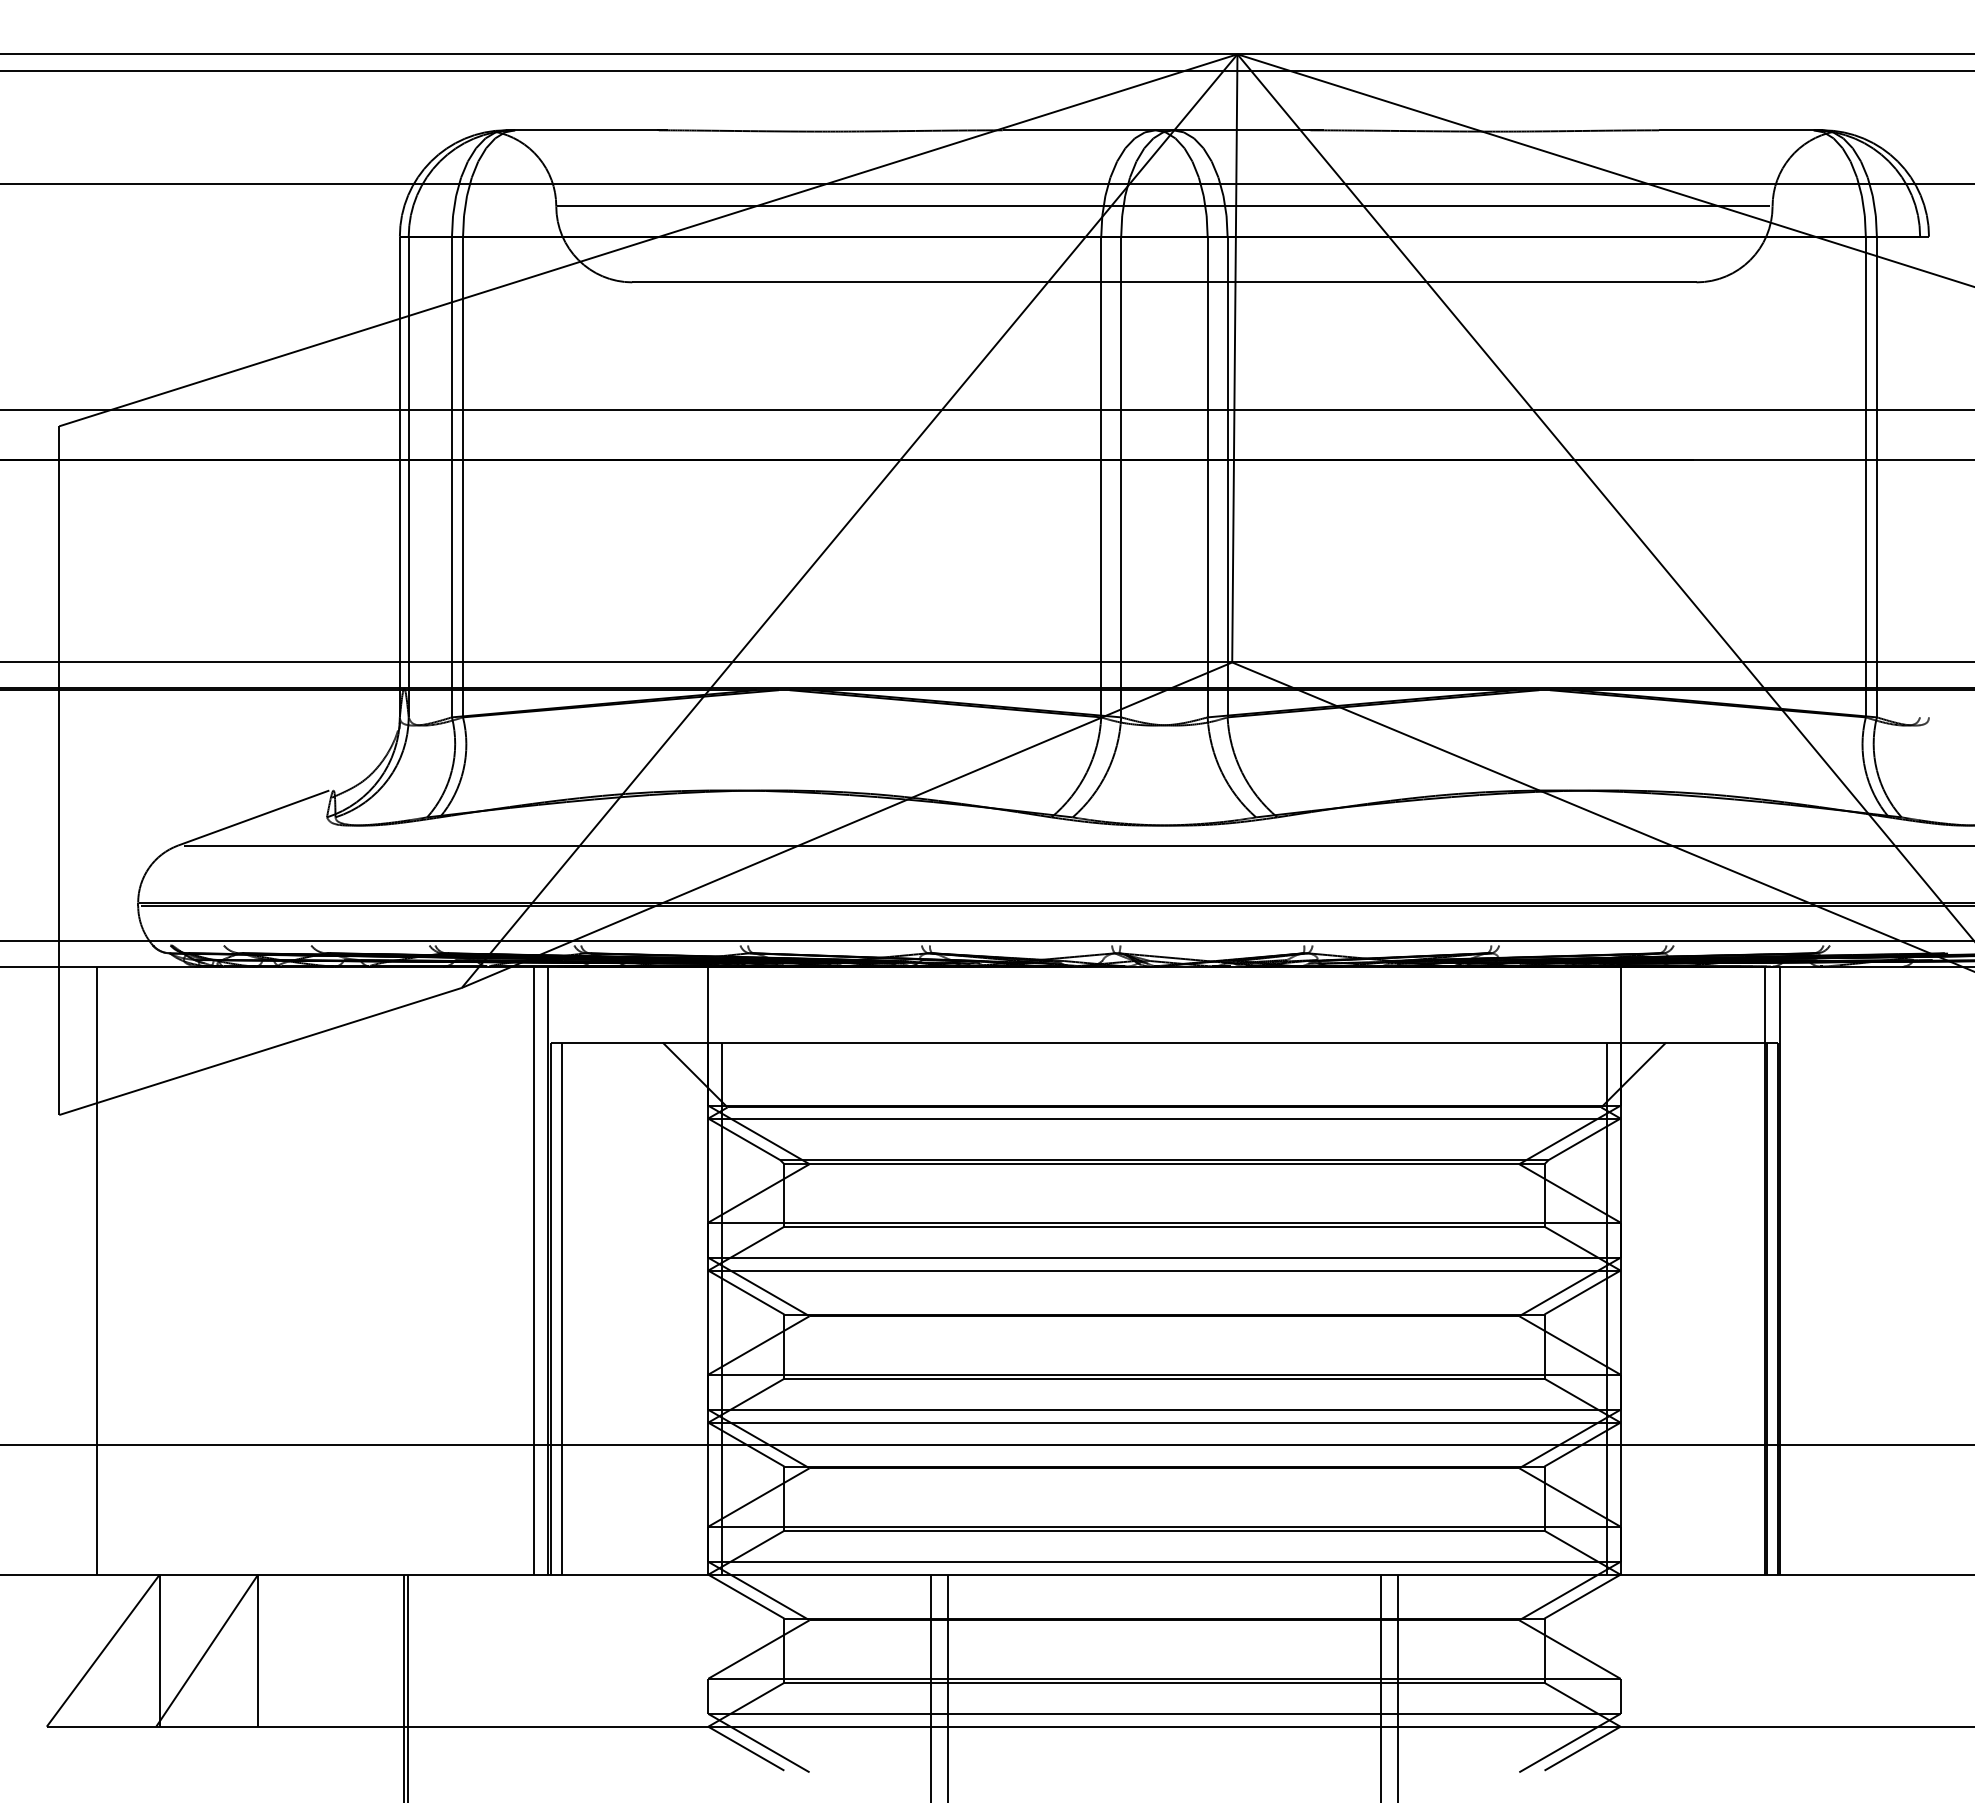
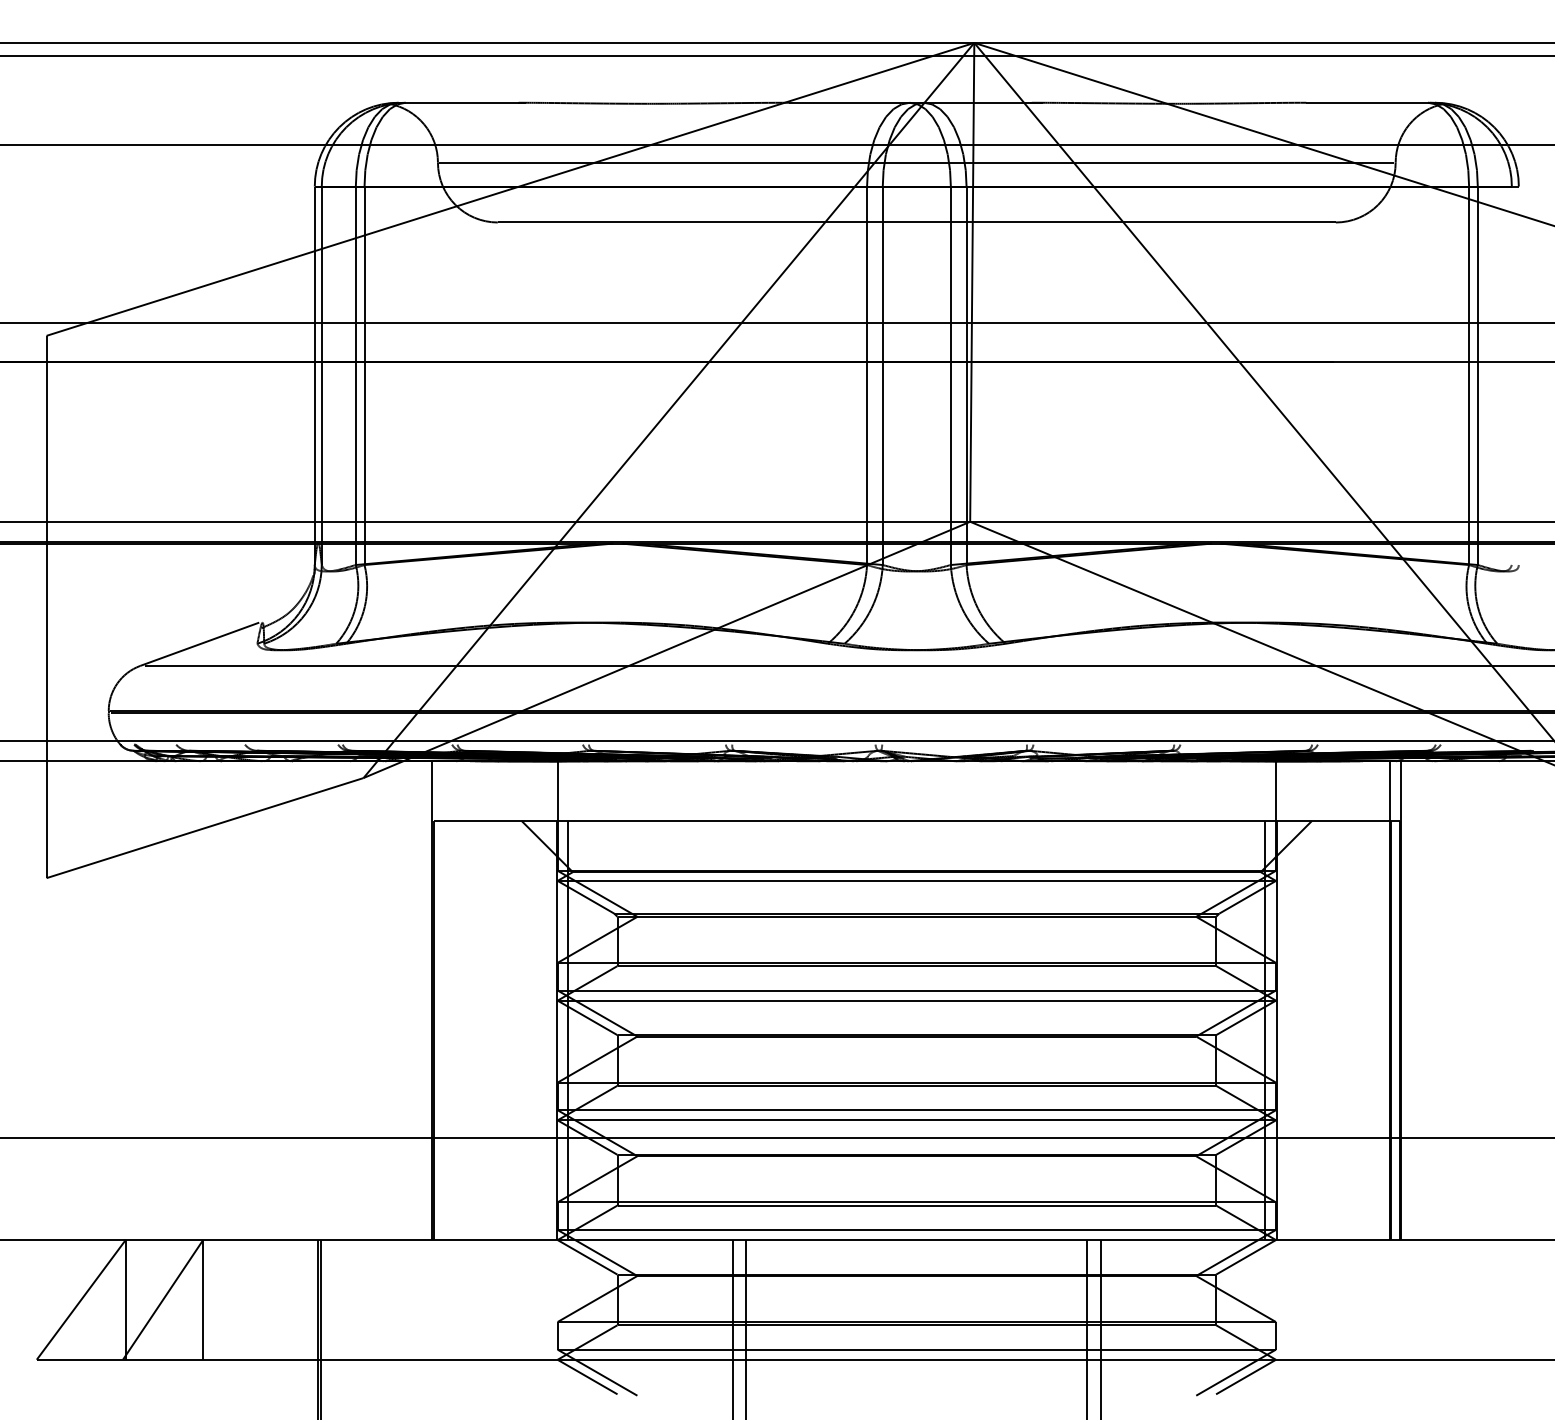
line: (96, 1270) -> (75, 1000), removed
line: (533, 1270) -> (420, 1000), removed
line: (561, 1308) -> (442, 1030), removed

